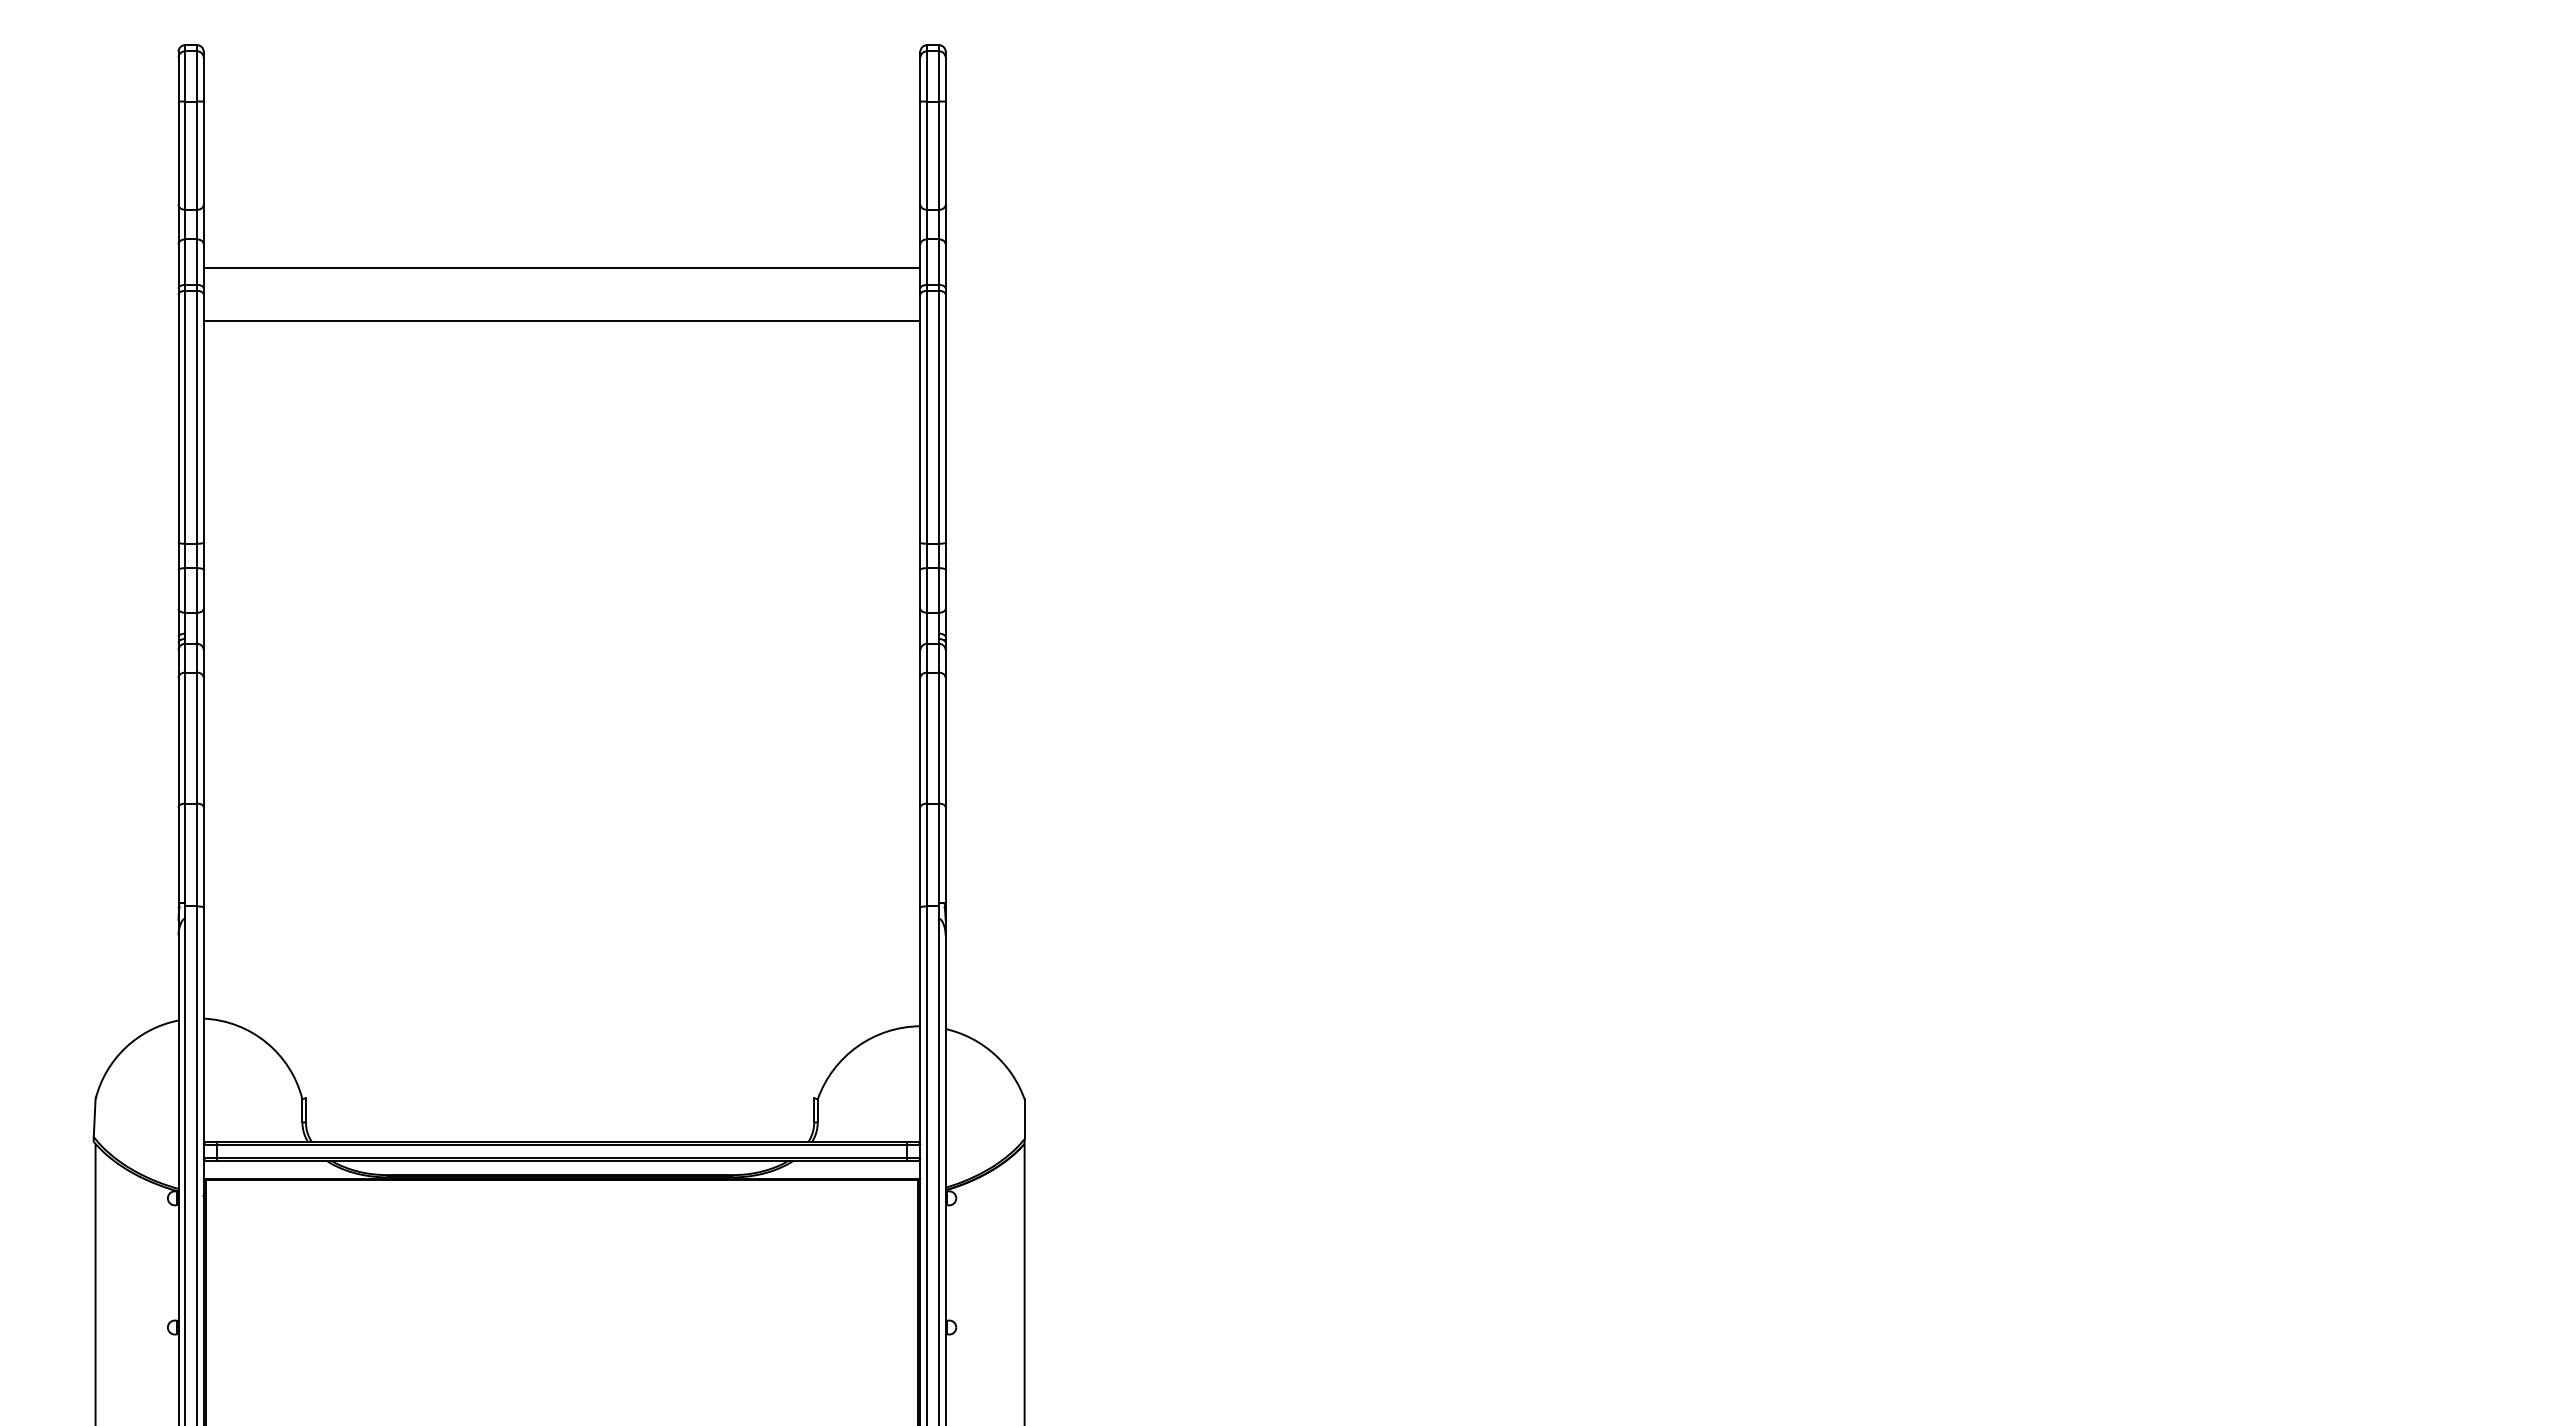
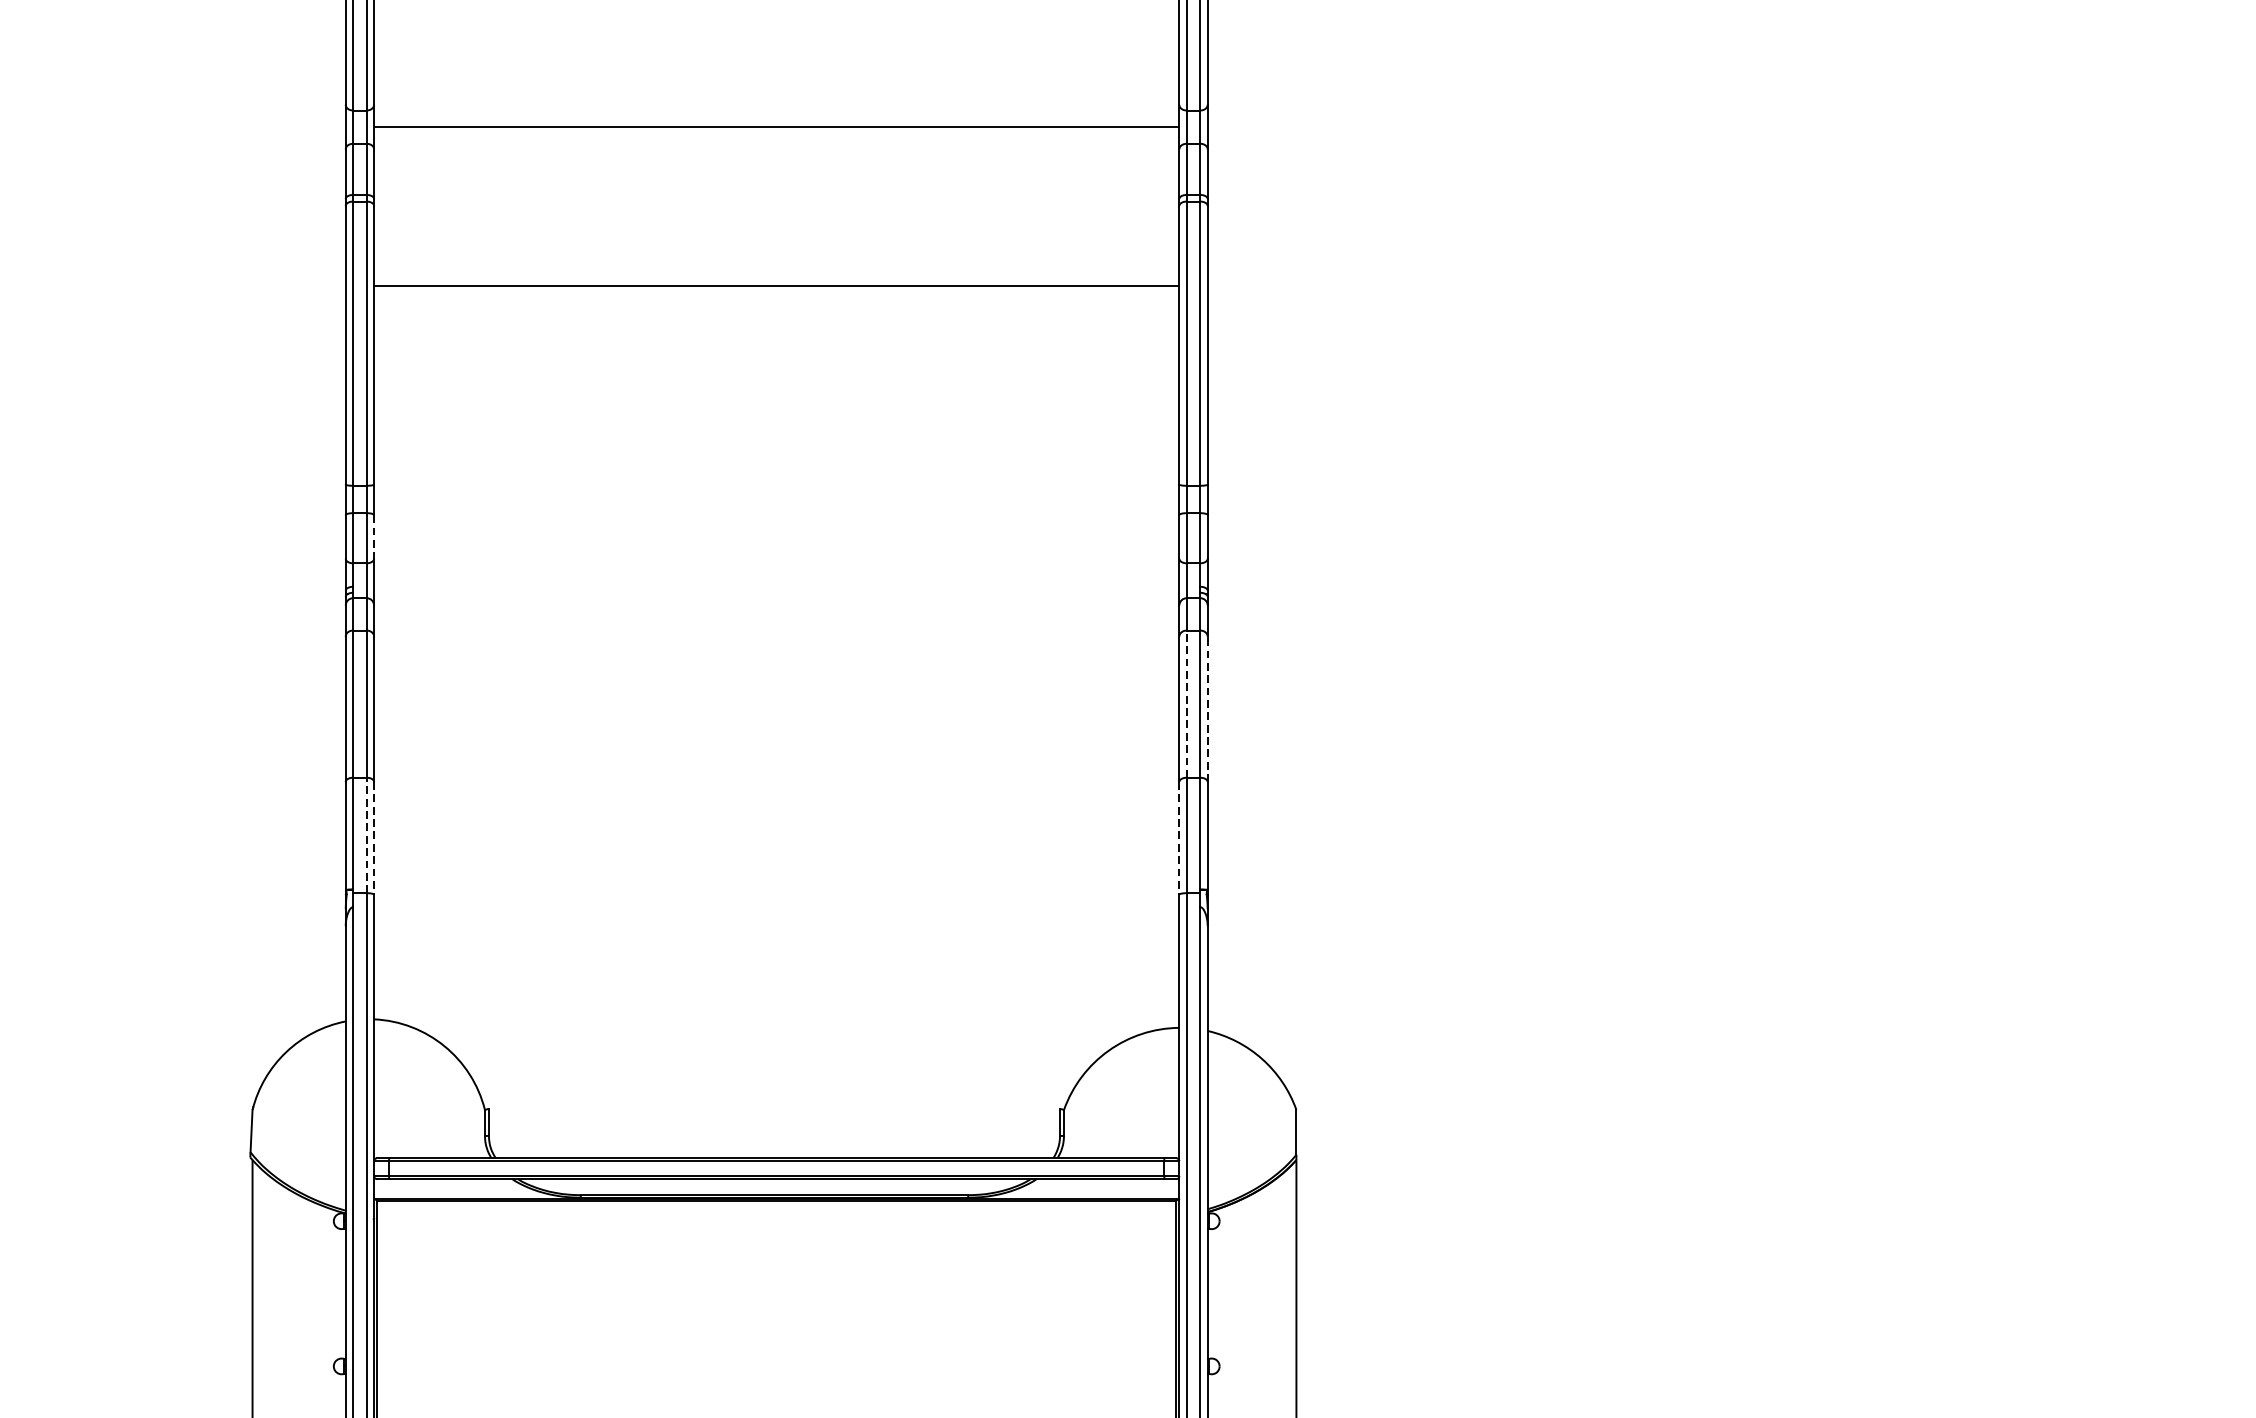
line: (561, 267) -> (776, 127), moved
line: (561, 320) -> (776, 285), moved
line: (203, 589) -> (373, 537), solid -> dashed
line: (927, 737) -> (1187, 703), solid -> dashed
line: (945, 742) -> (1207, 709), solid -> dashed
line: (197, 854) -> (367, 834), solid -> dashed
line: (203, 858) -> (373, 839), solid -> dashed
line: (920, 858) -> (1179, 839), solid -> dashed

